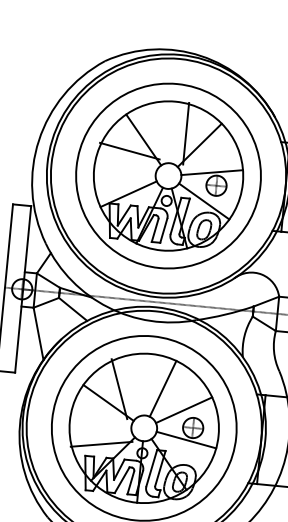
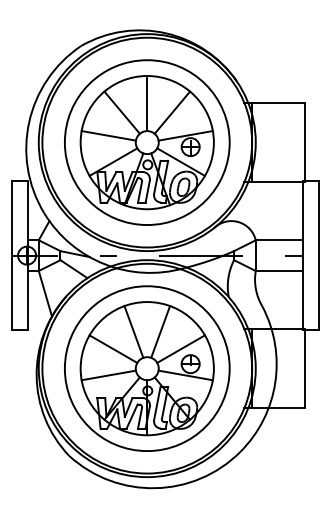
line: (186, 133) -> (147, 103), moved
line: (129, 150) -> (108, 135), moved
line: (119, 388) -> (133, 331), moved
line: (101, 444) -> (108, 375), moved

